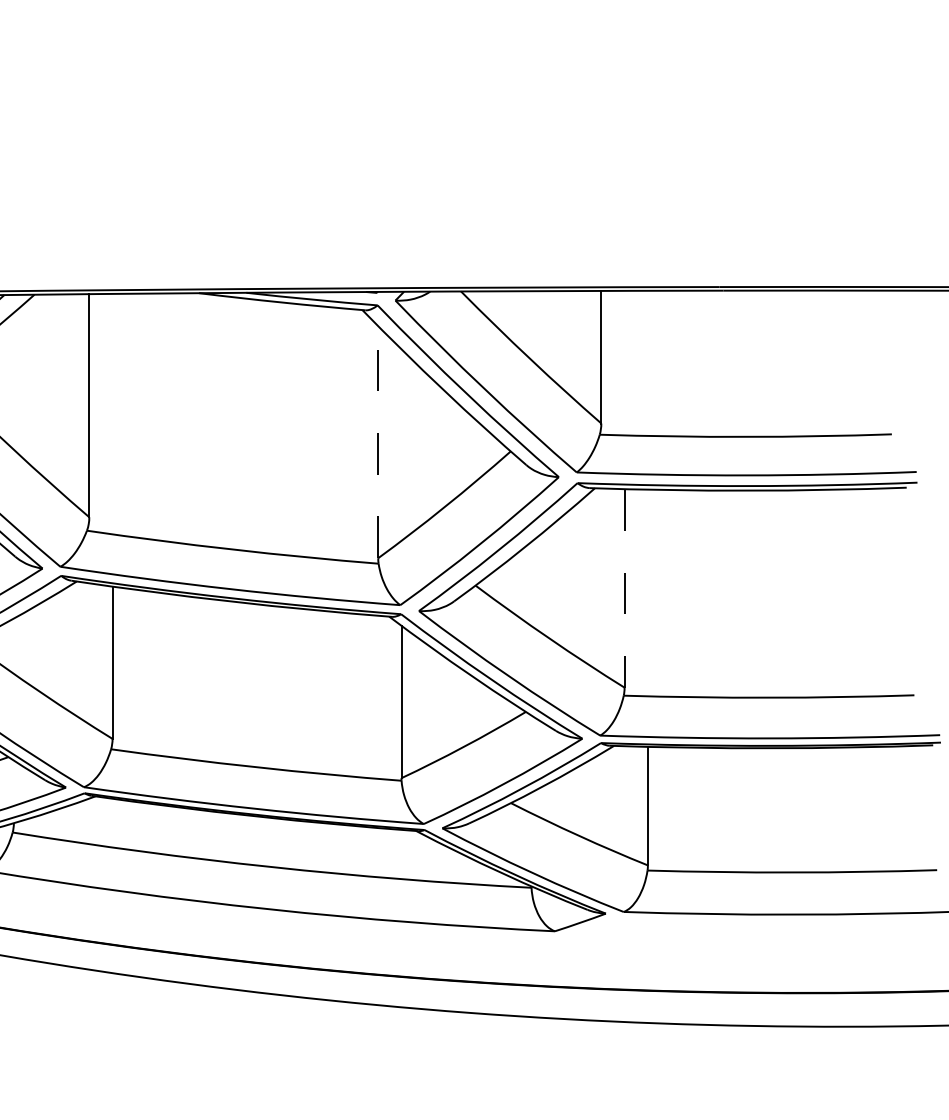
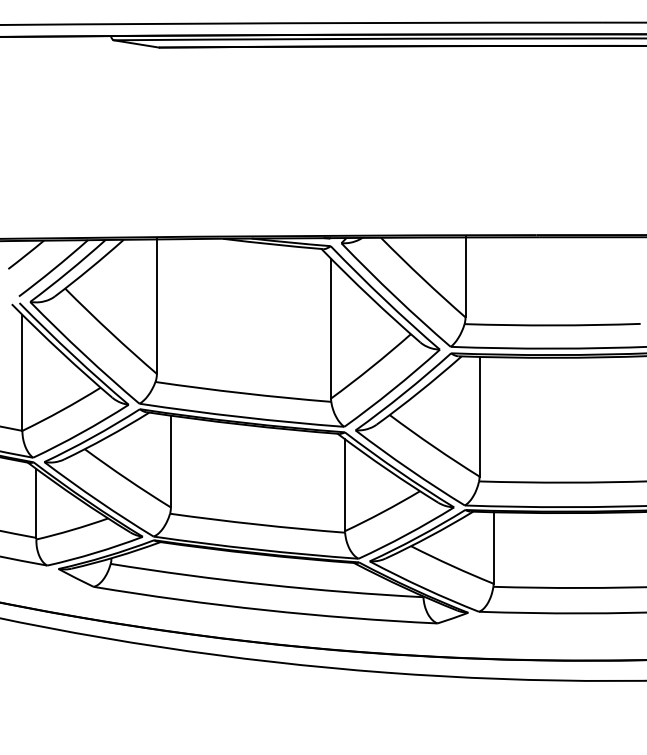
line: (378, 441) -> (331, 328), dashed -> solid
line: (624, 587) -> (479, 416), dashed -> solid

